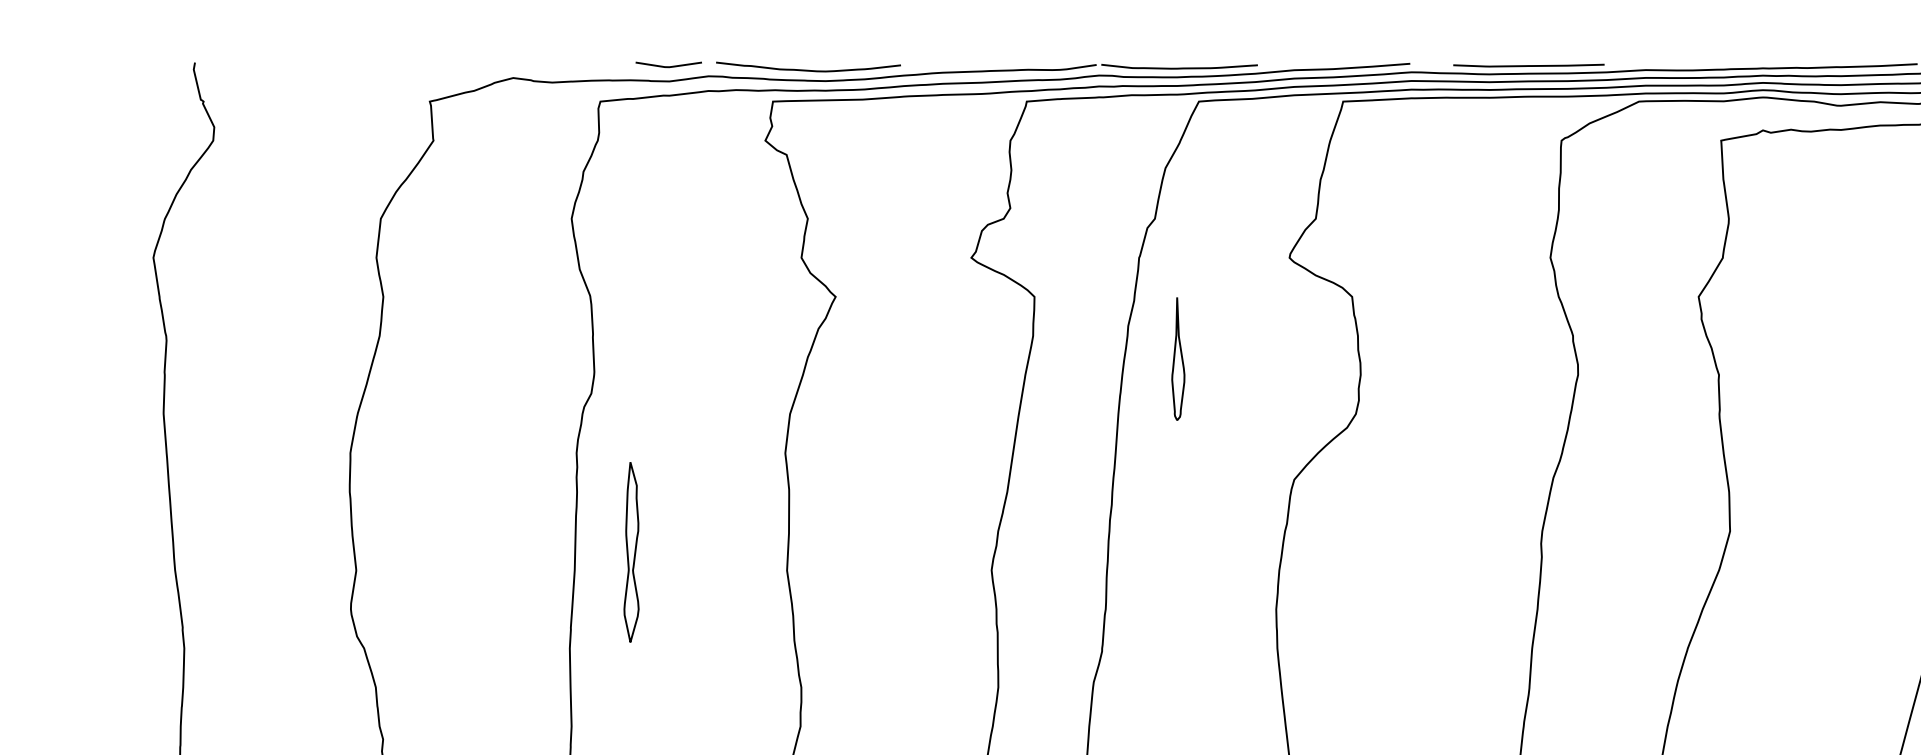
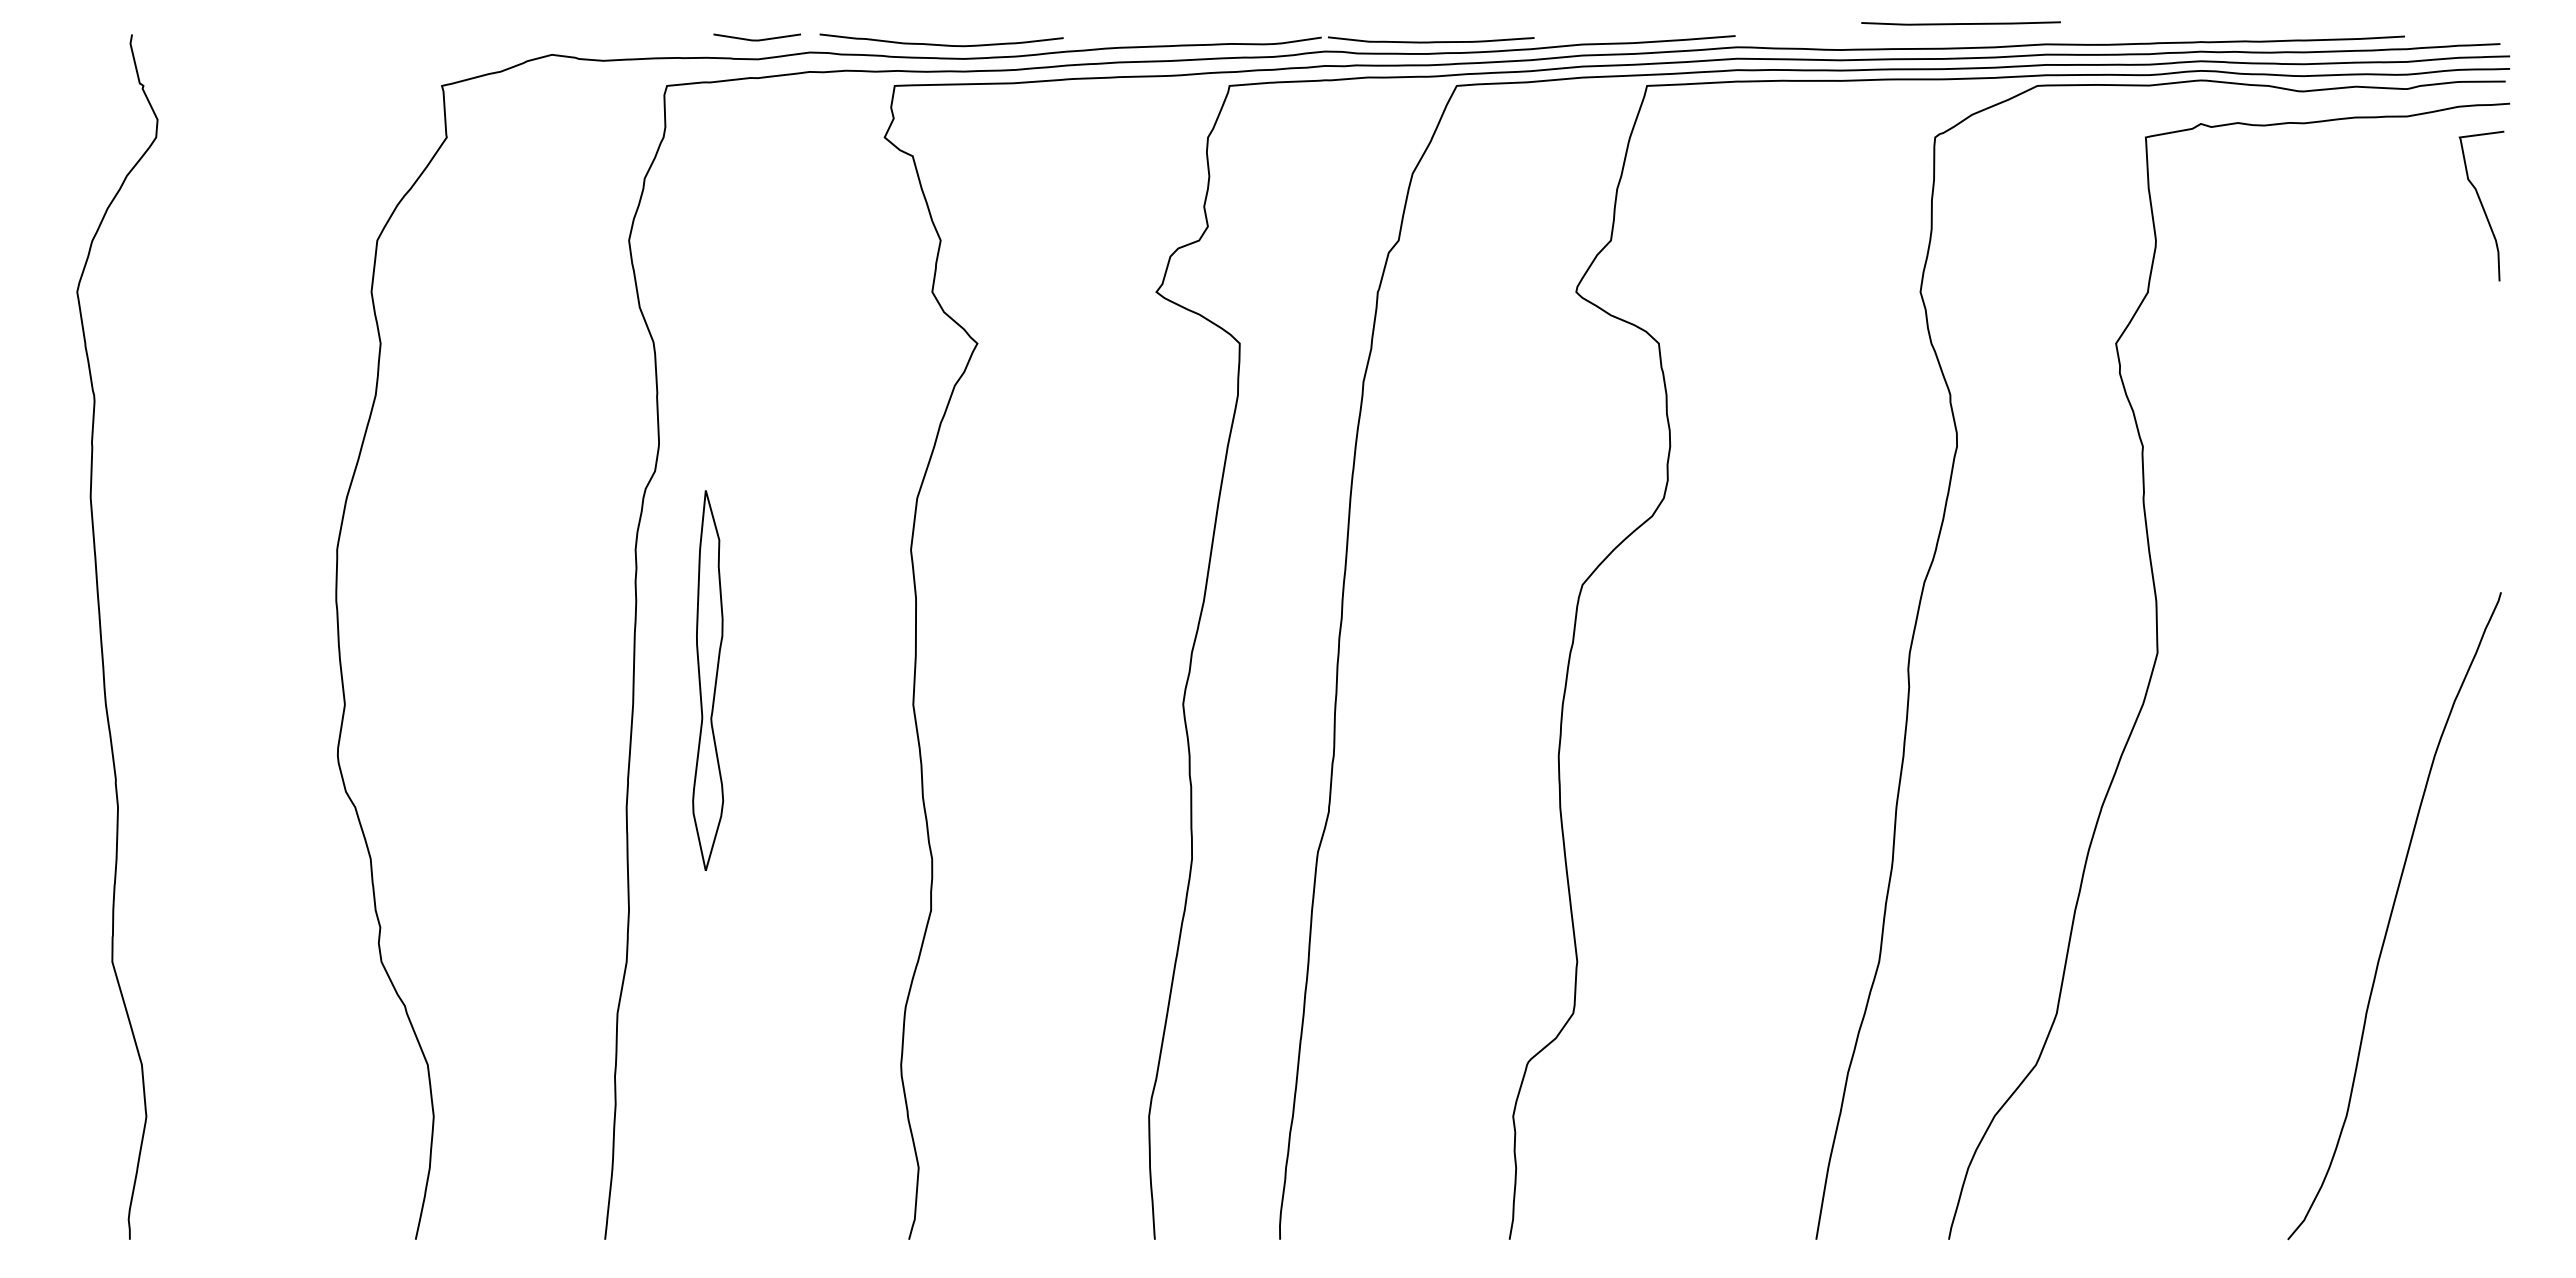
curve: (1528, 65) -> (1960, 23), moved
part: (1178, 358) -> (1429, 425), removed
part: (631, 552) -> (707, 680), size x1.6

